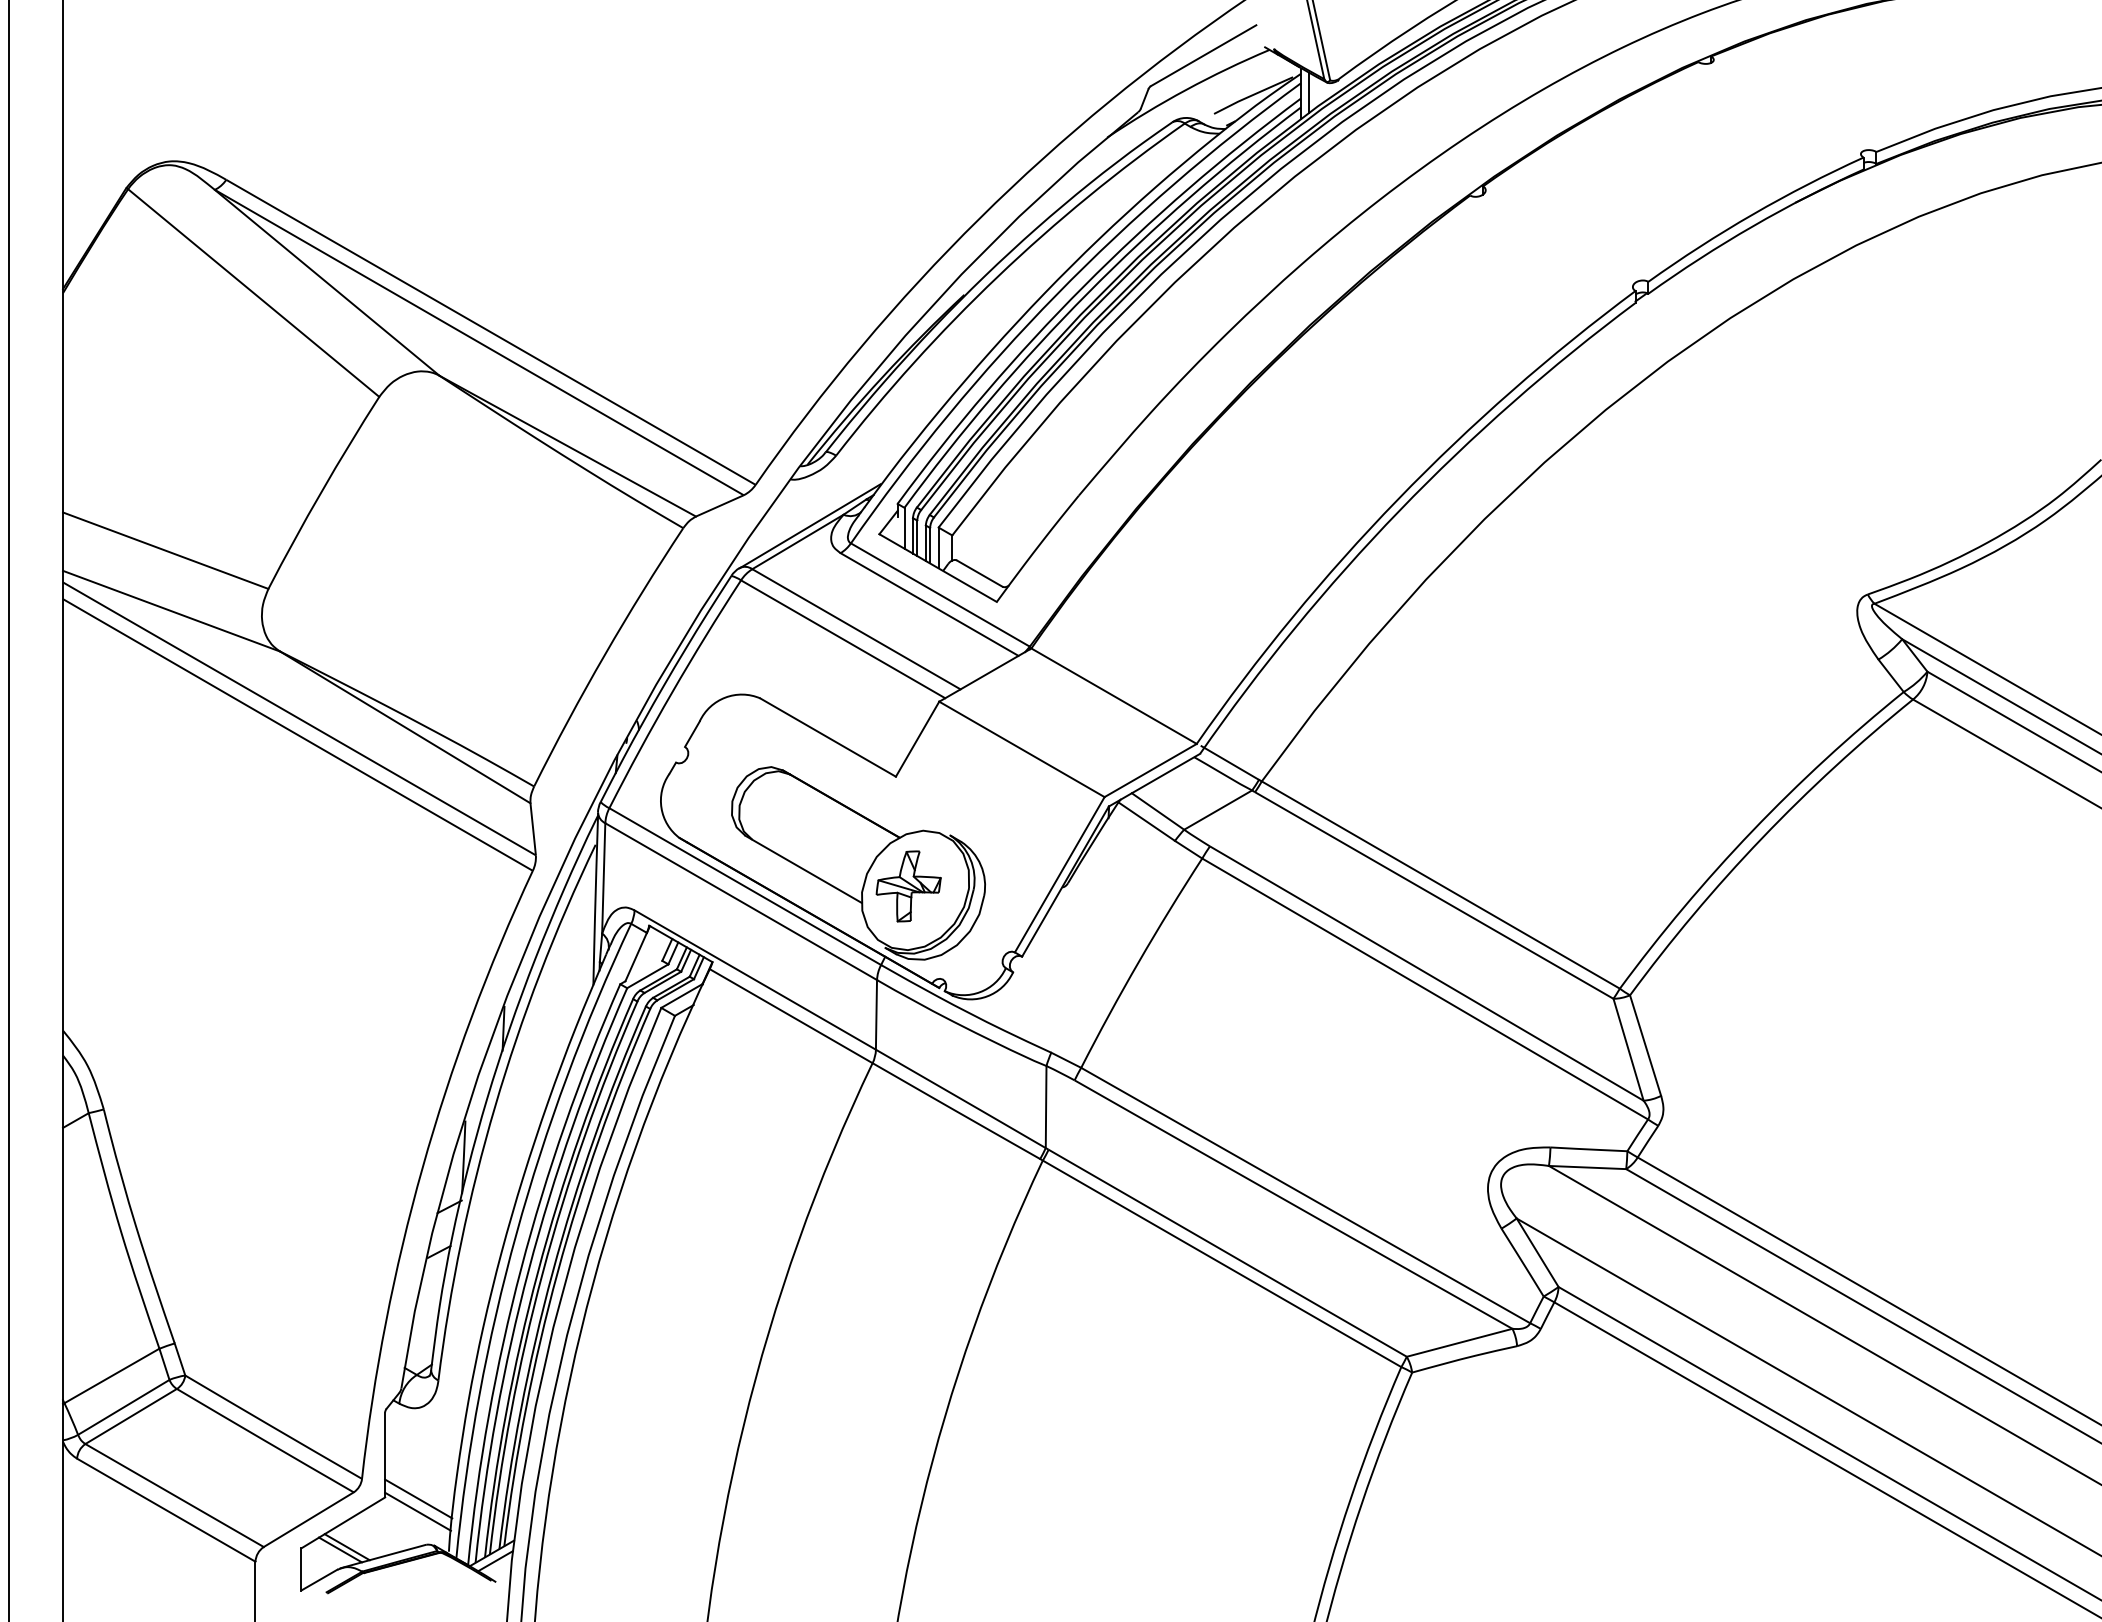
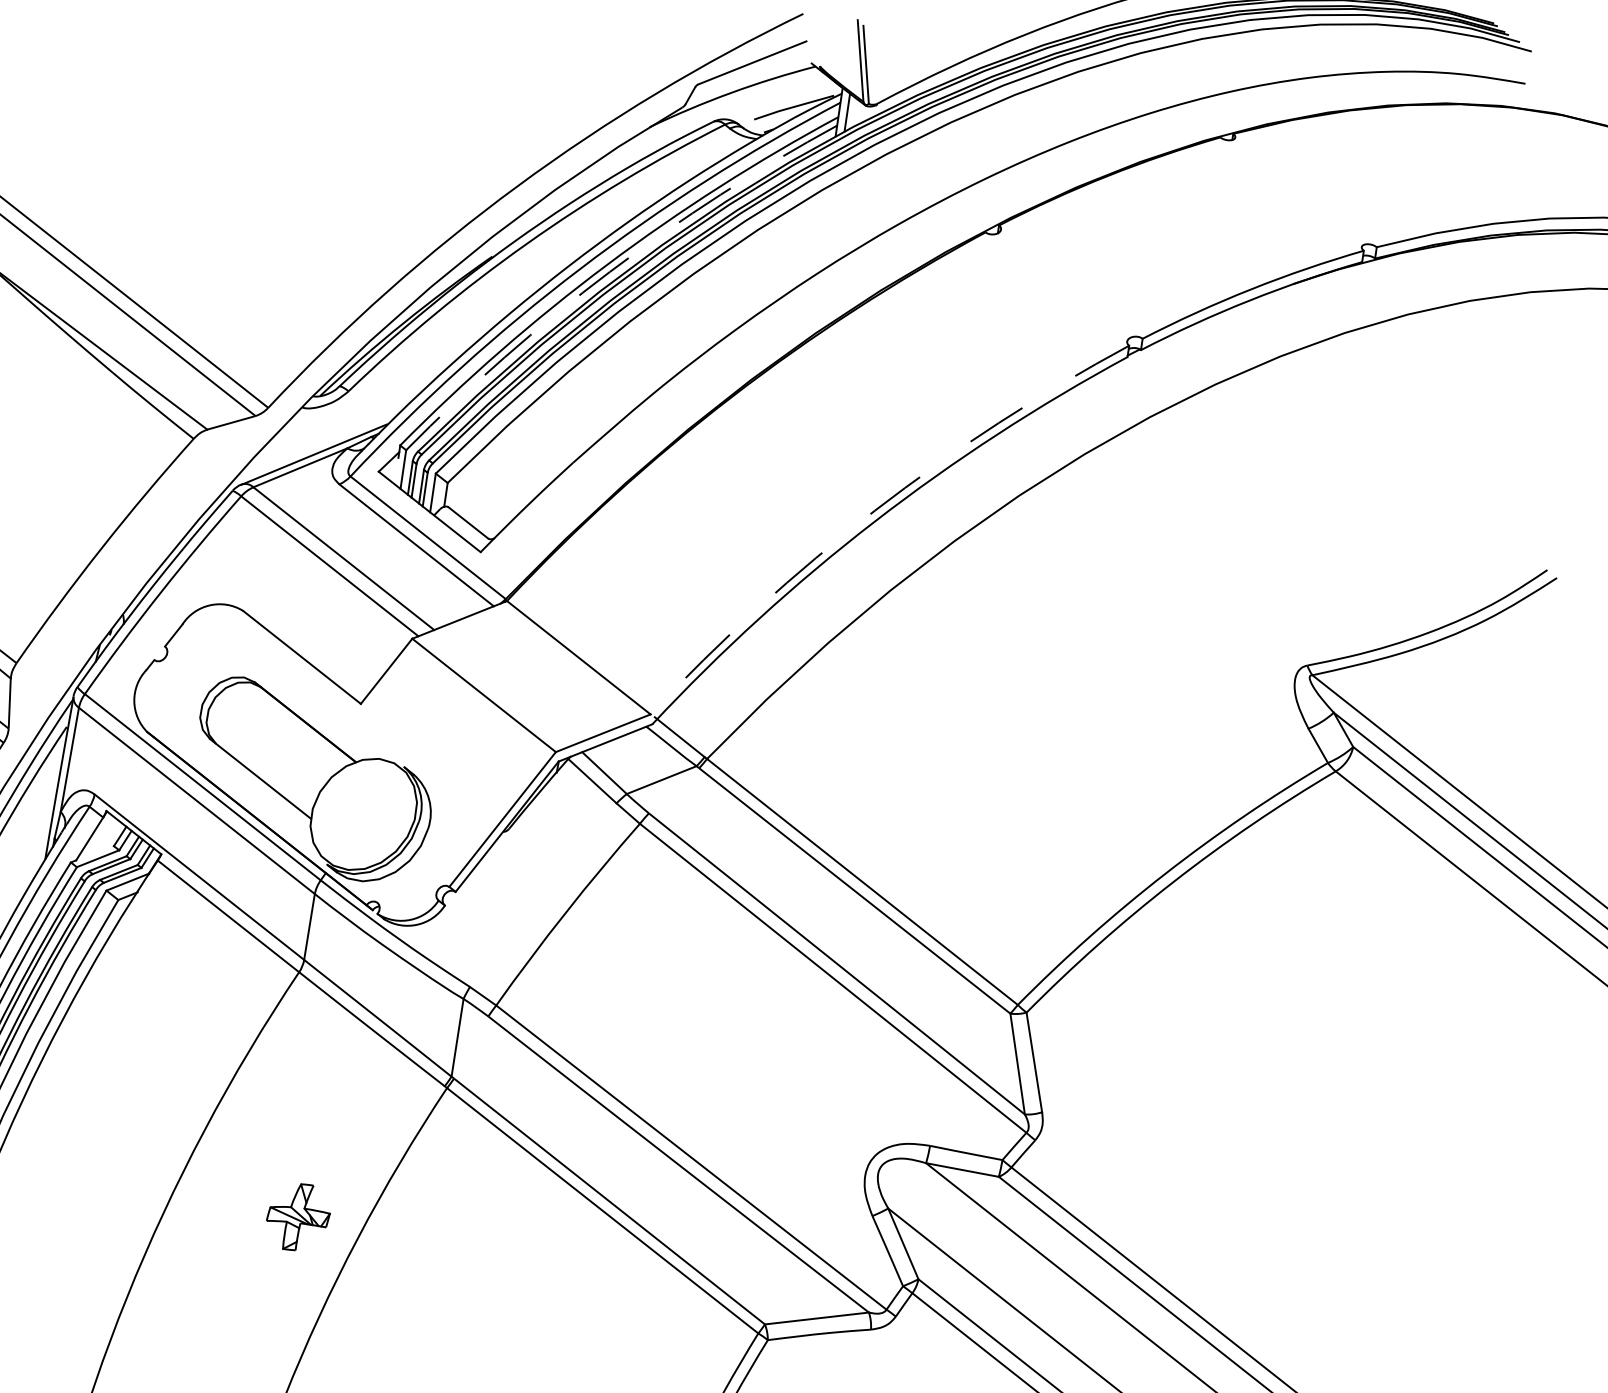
arc: (1087, 293) -> (609, 272), solid -> dashed
arc: (1397, 499) -> (874, 510), solid -> dashed
part: (908, 886) -> (298, 1217), moved

